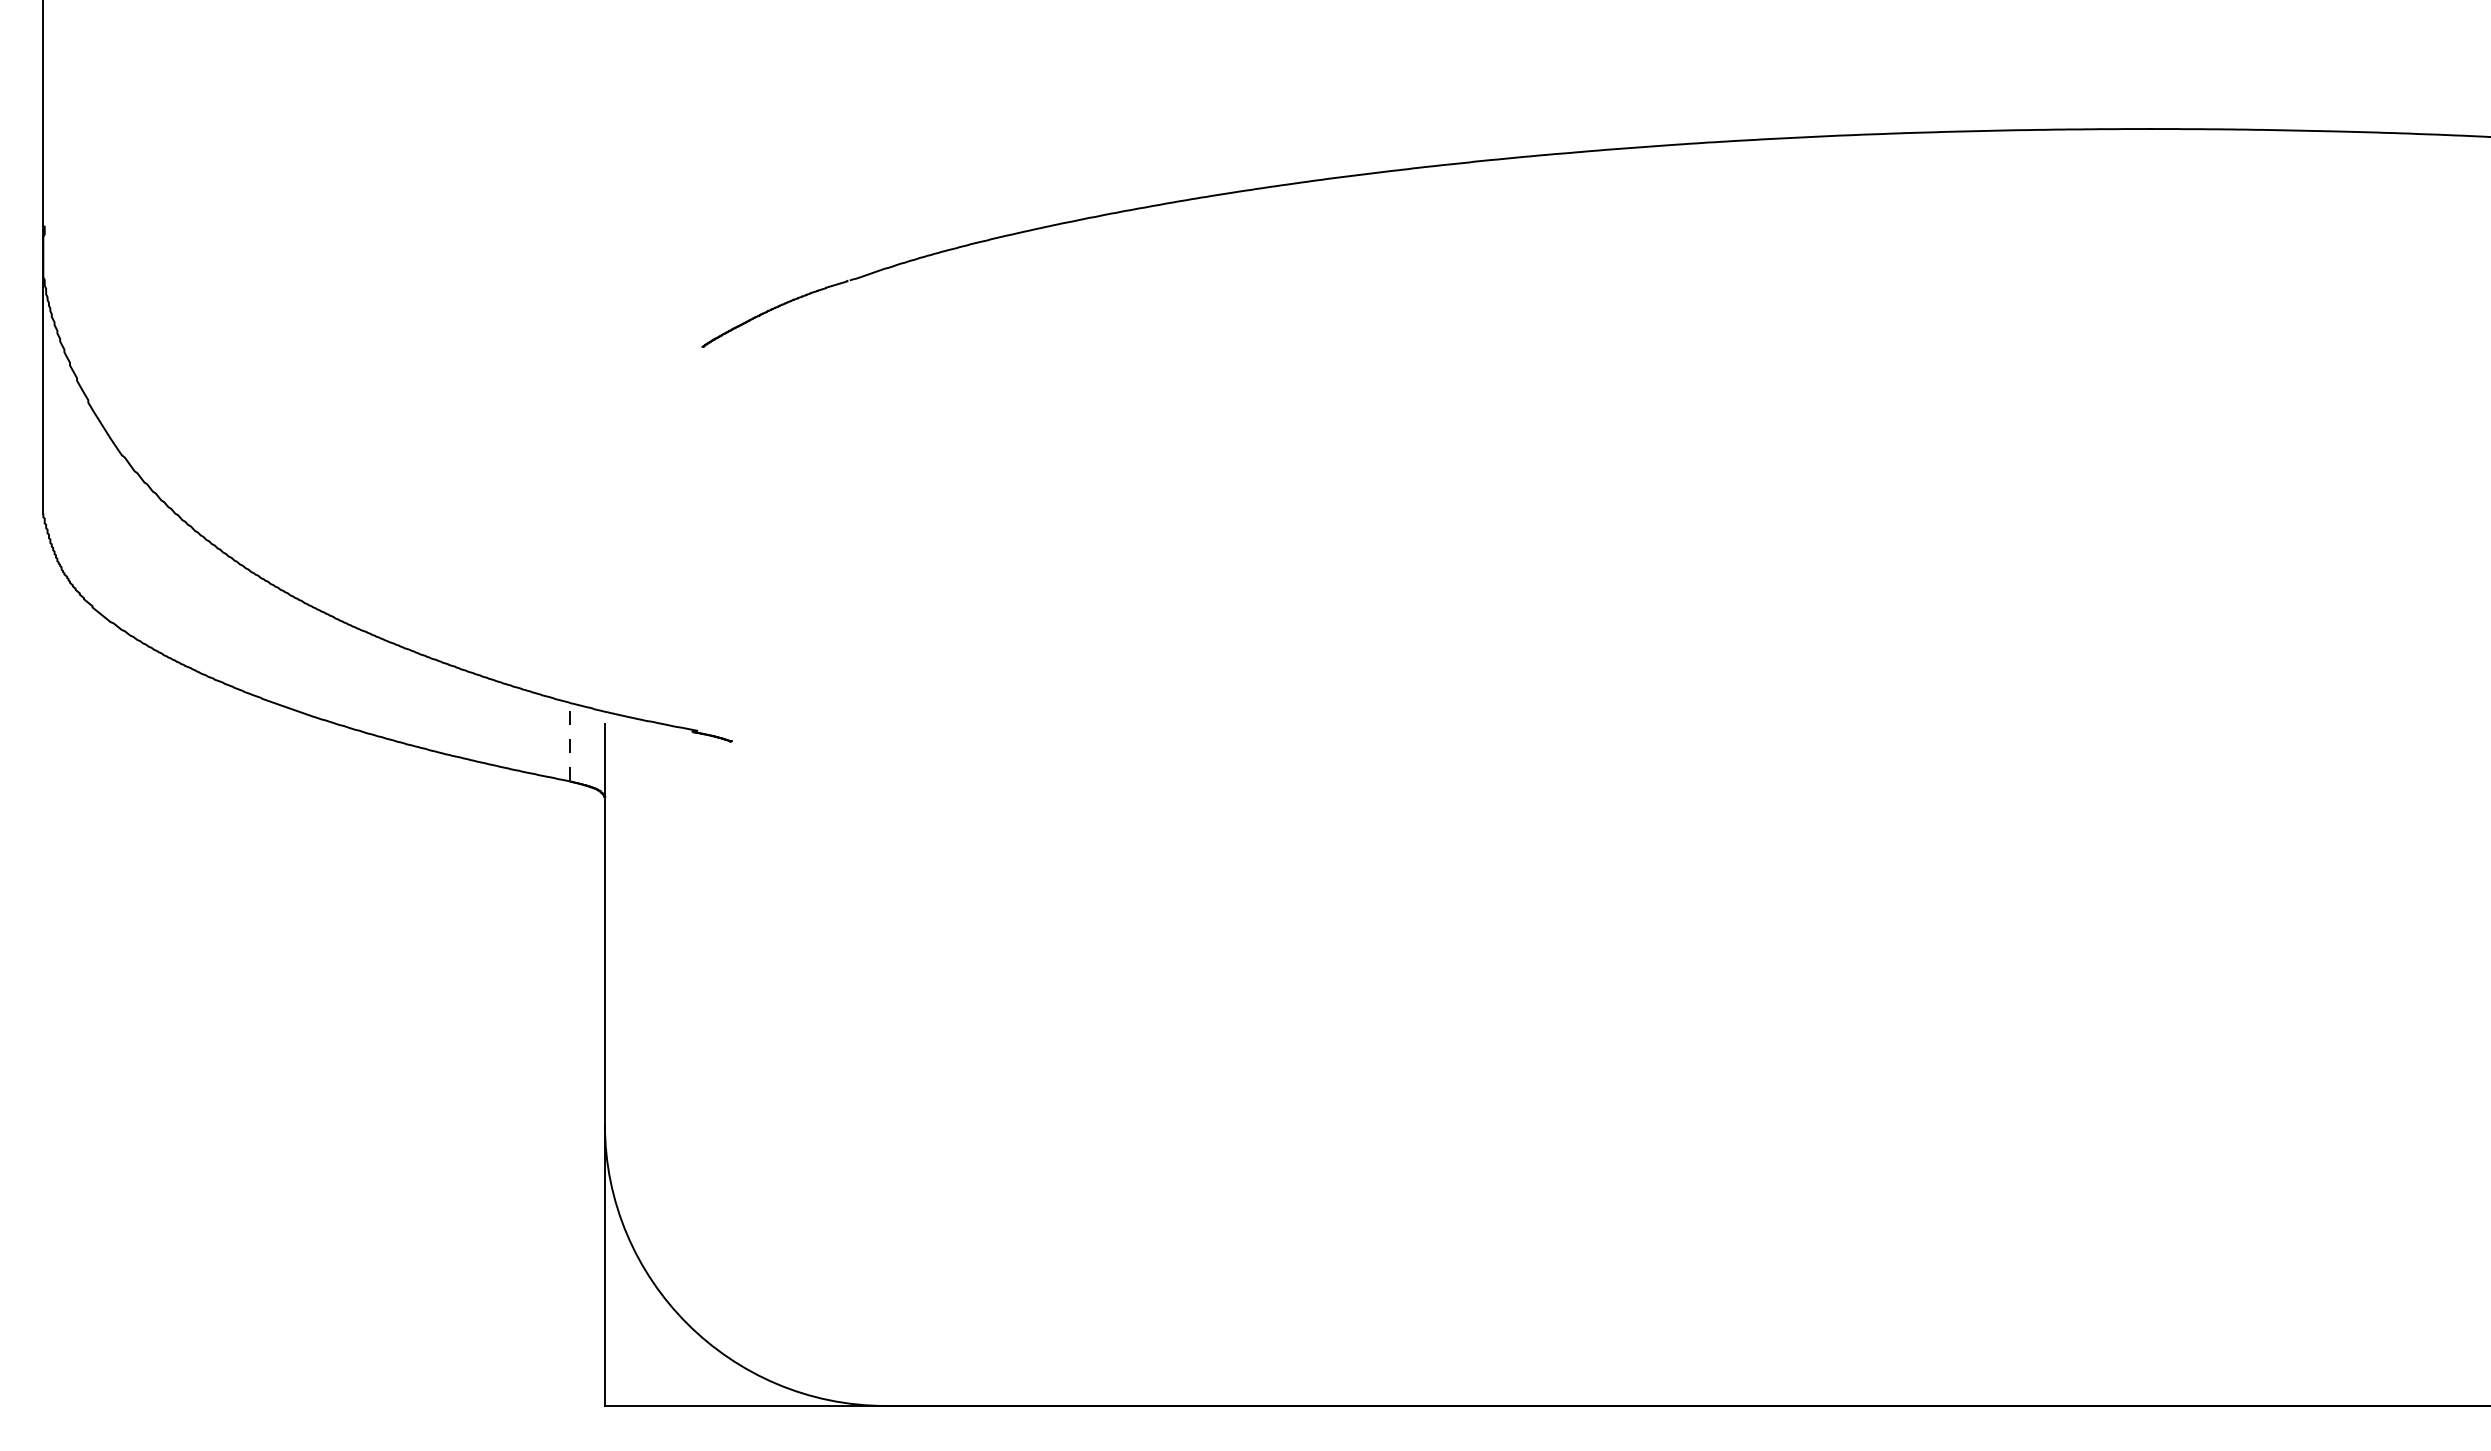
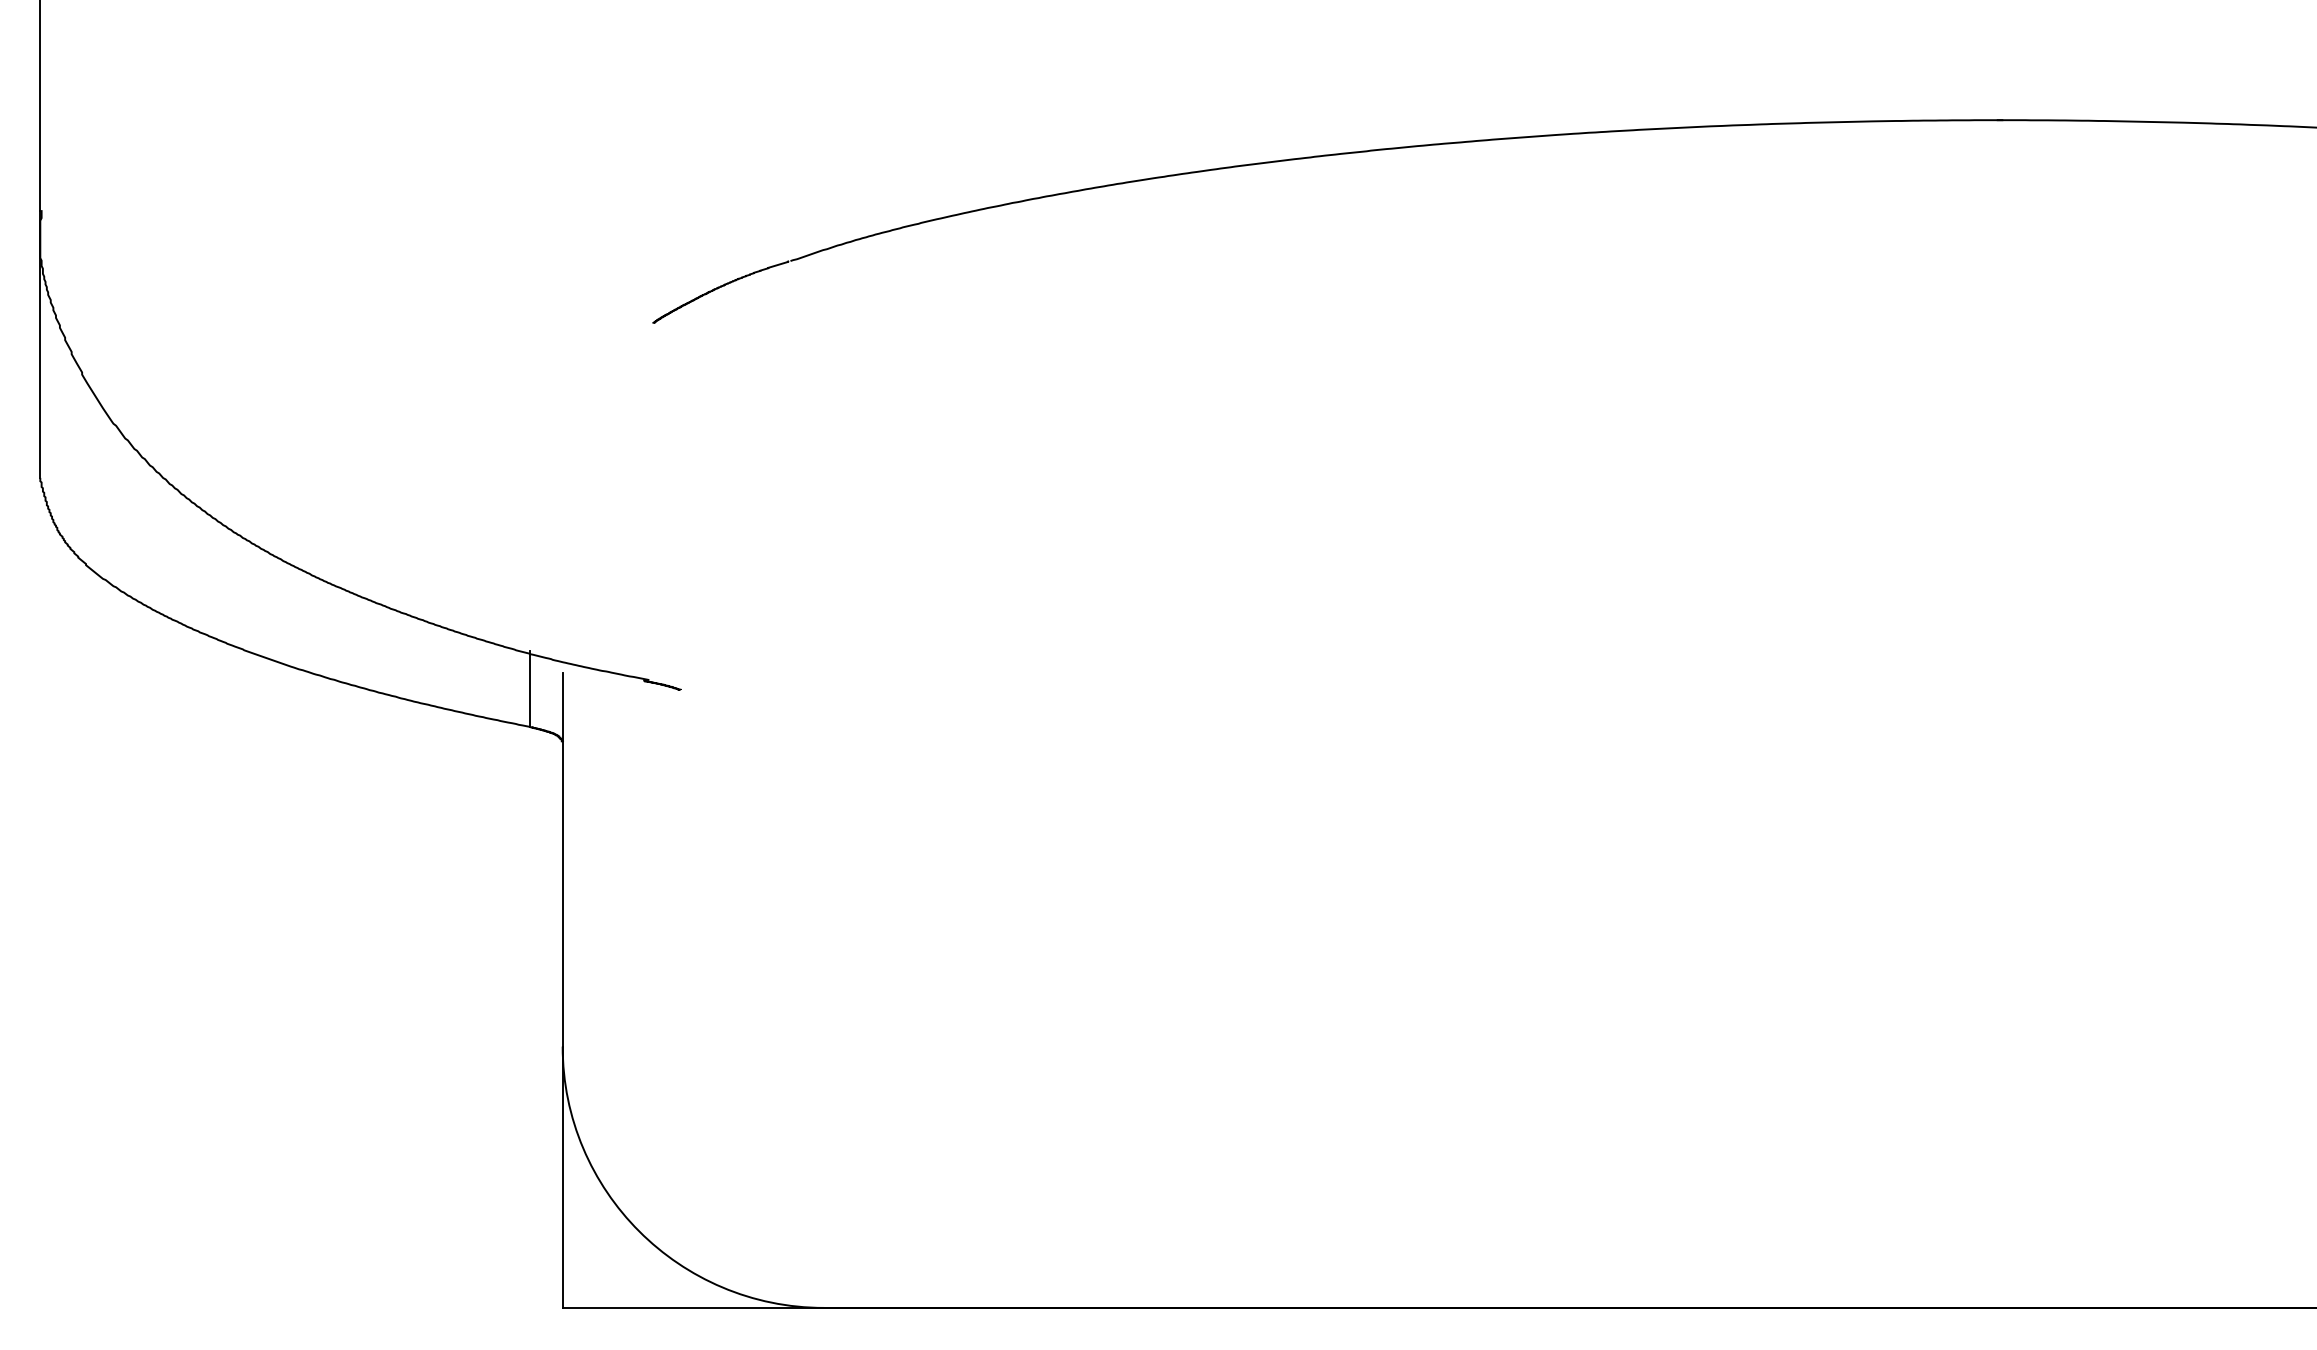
line: (570, 741) -> (530, 689), dashed -> solid

